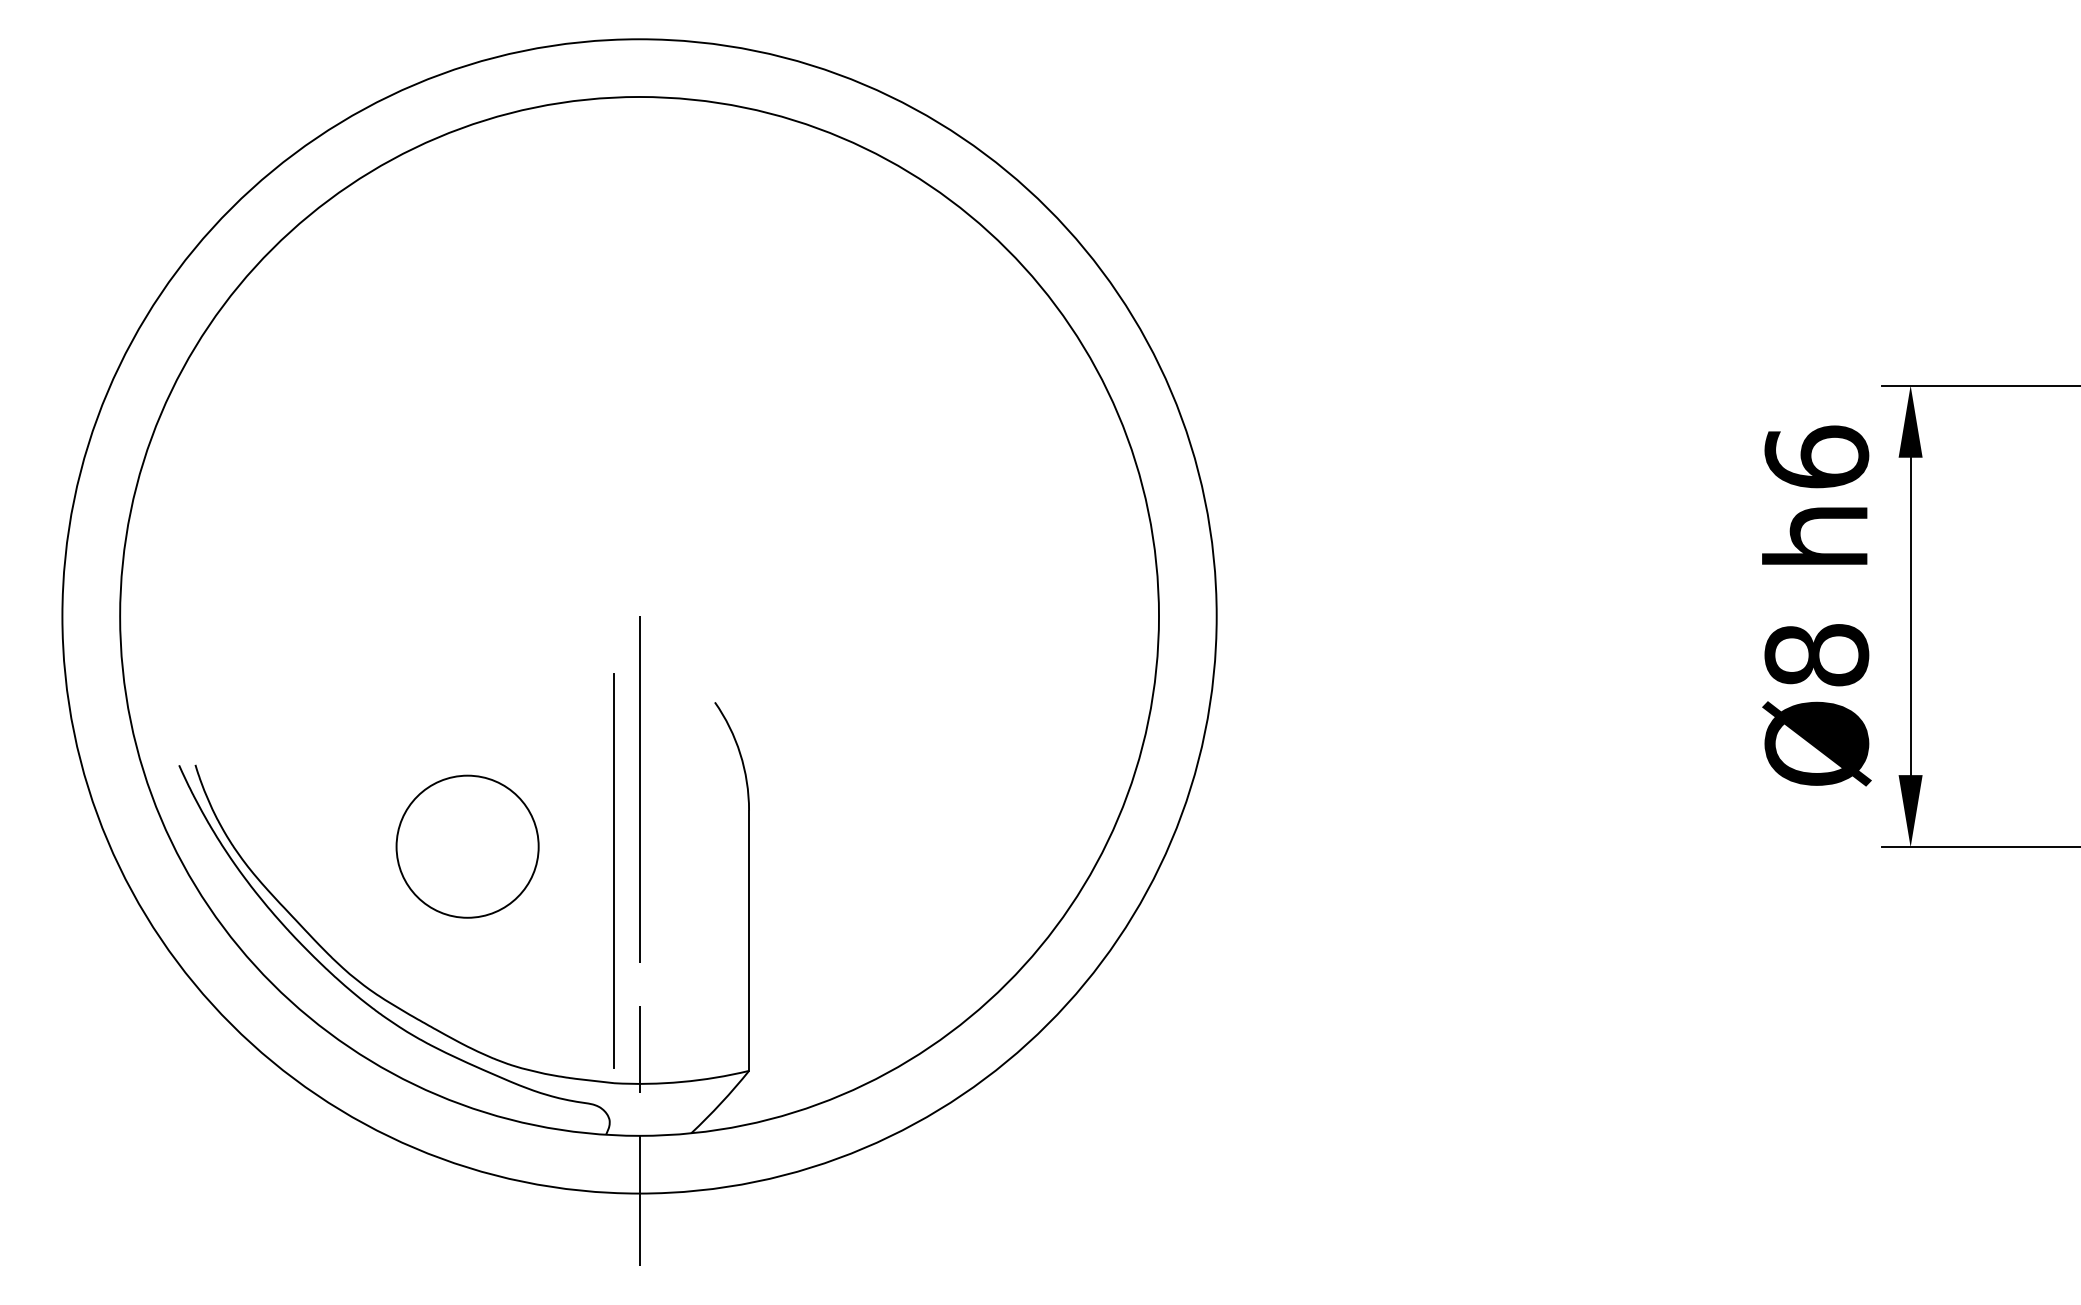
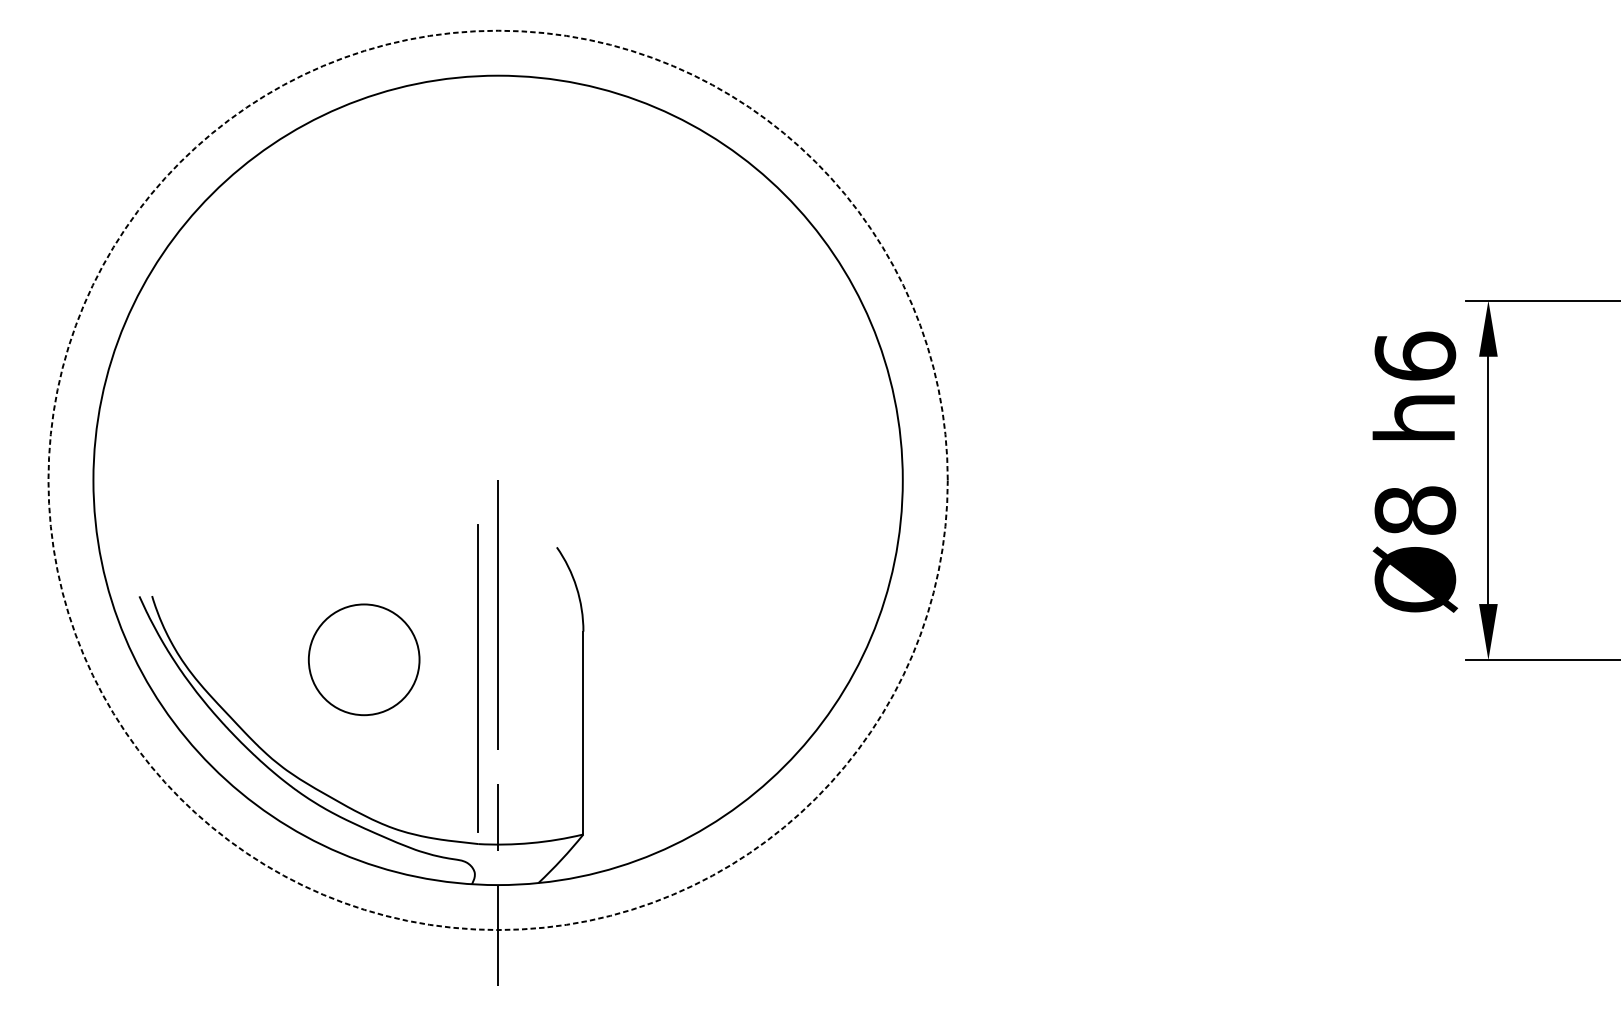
circle: (639, 616) -> (498, 480), solid -> dashed

